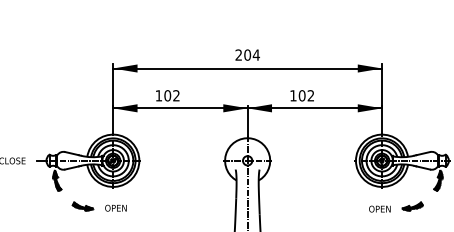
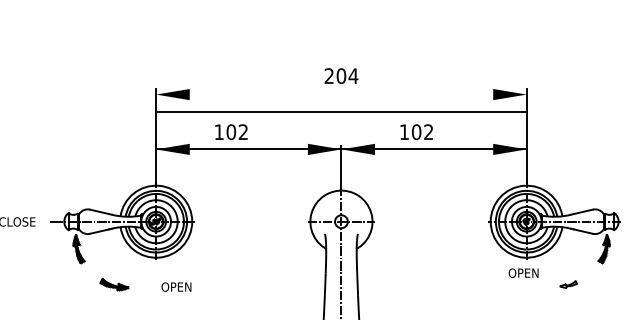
line: (247, 68) -> (341, 112), moved
part: (412, 206) -> (568, 284), size x0.6
text: (115, 207) -> (175, 286), moved
text: (379, 208) -> (523, 272), moved

